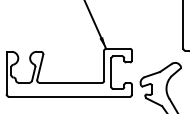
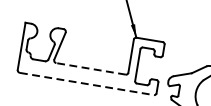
line: (70, 82) -> (90, 68), solid -> dashed
line: (69, 96) -> (87, 83), solid -> dashed

